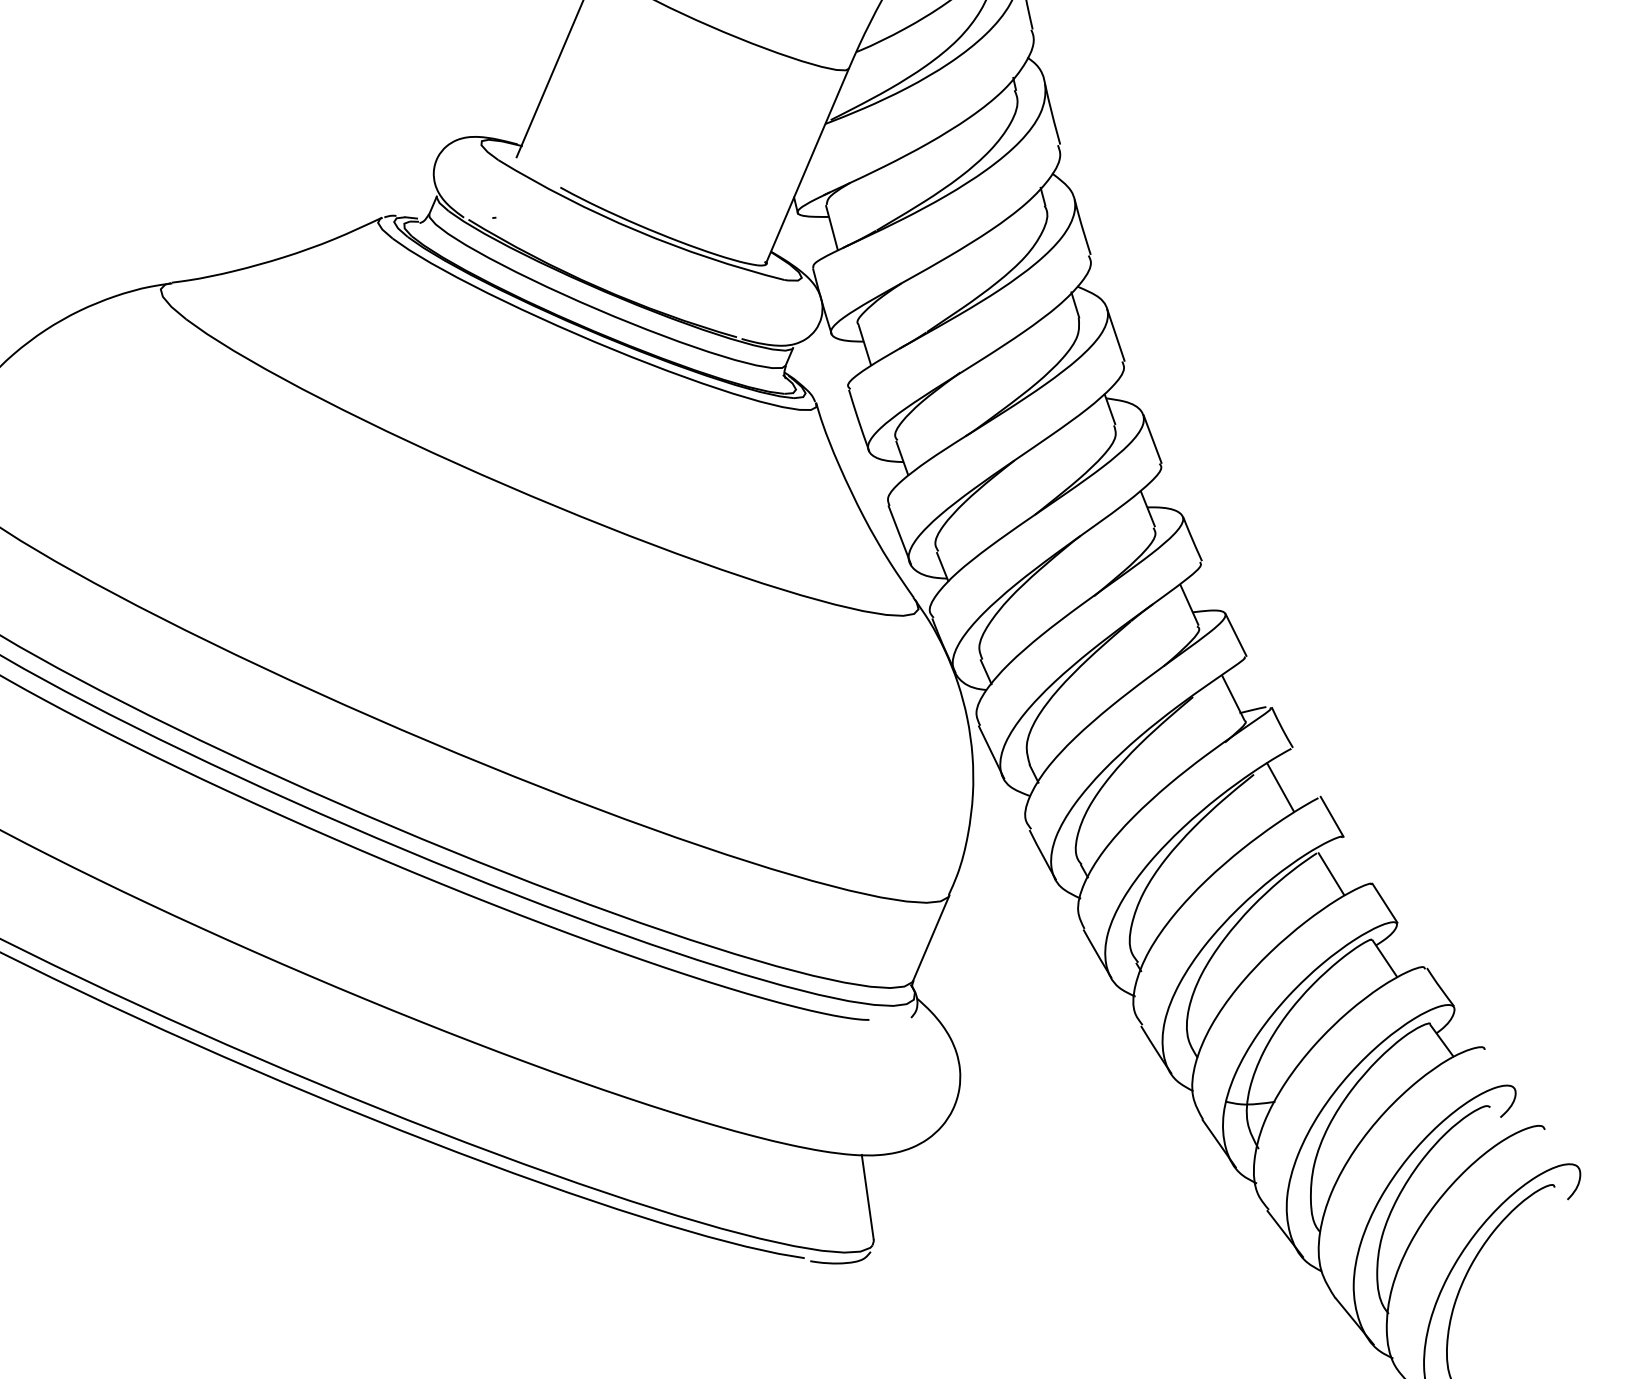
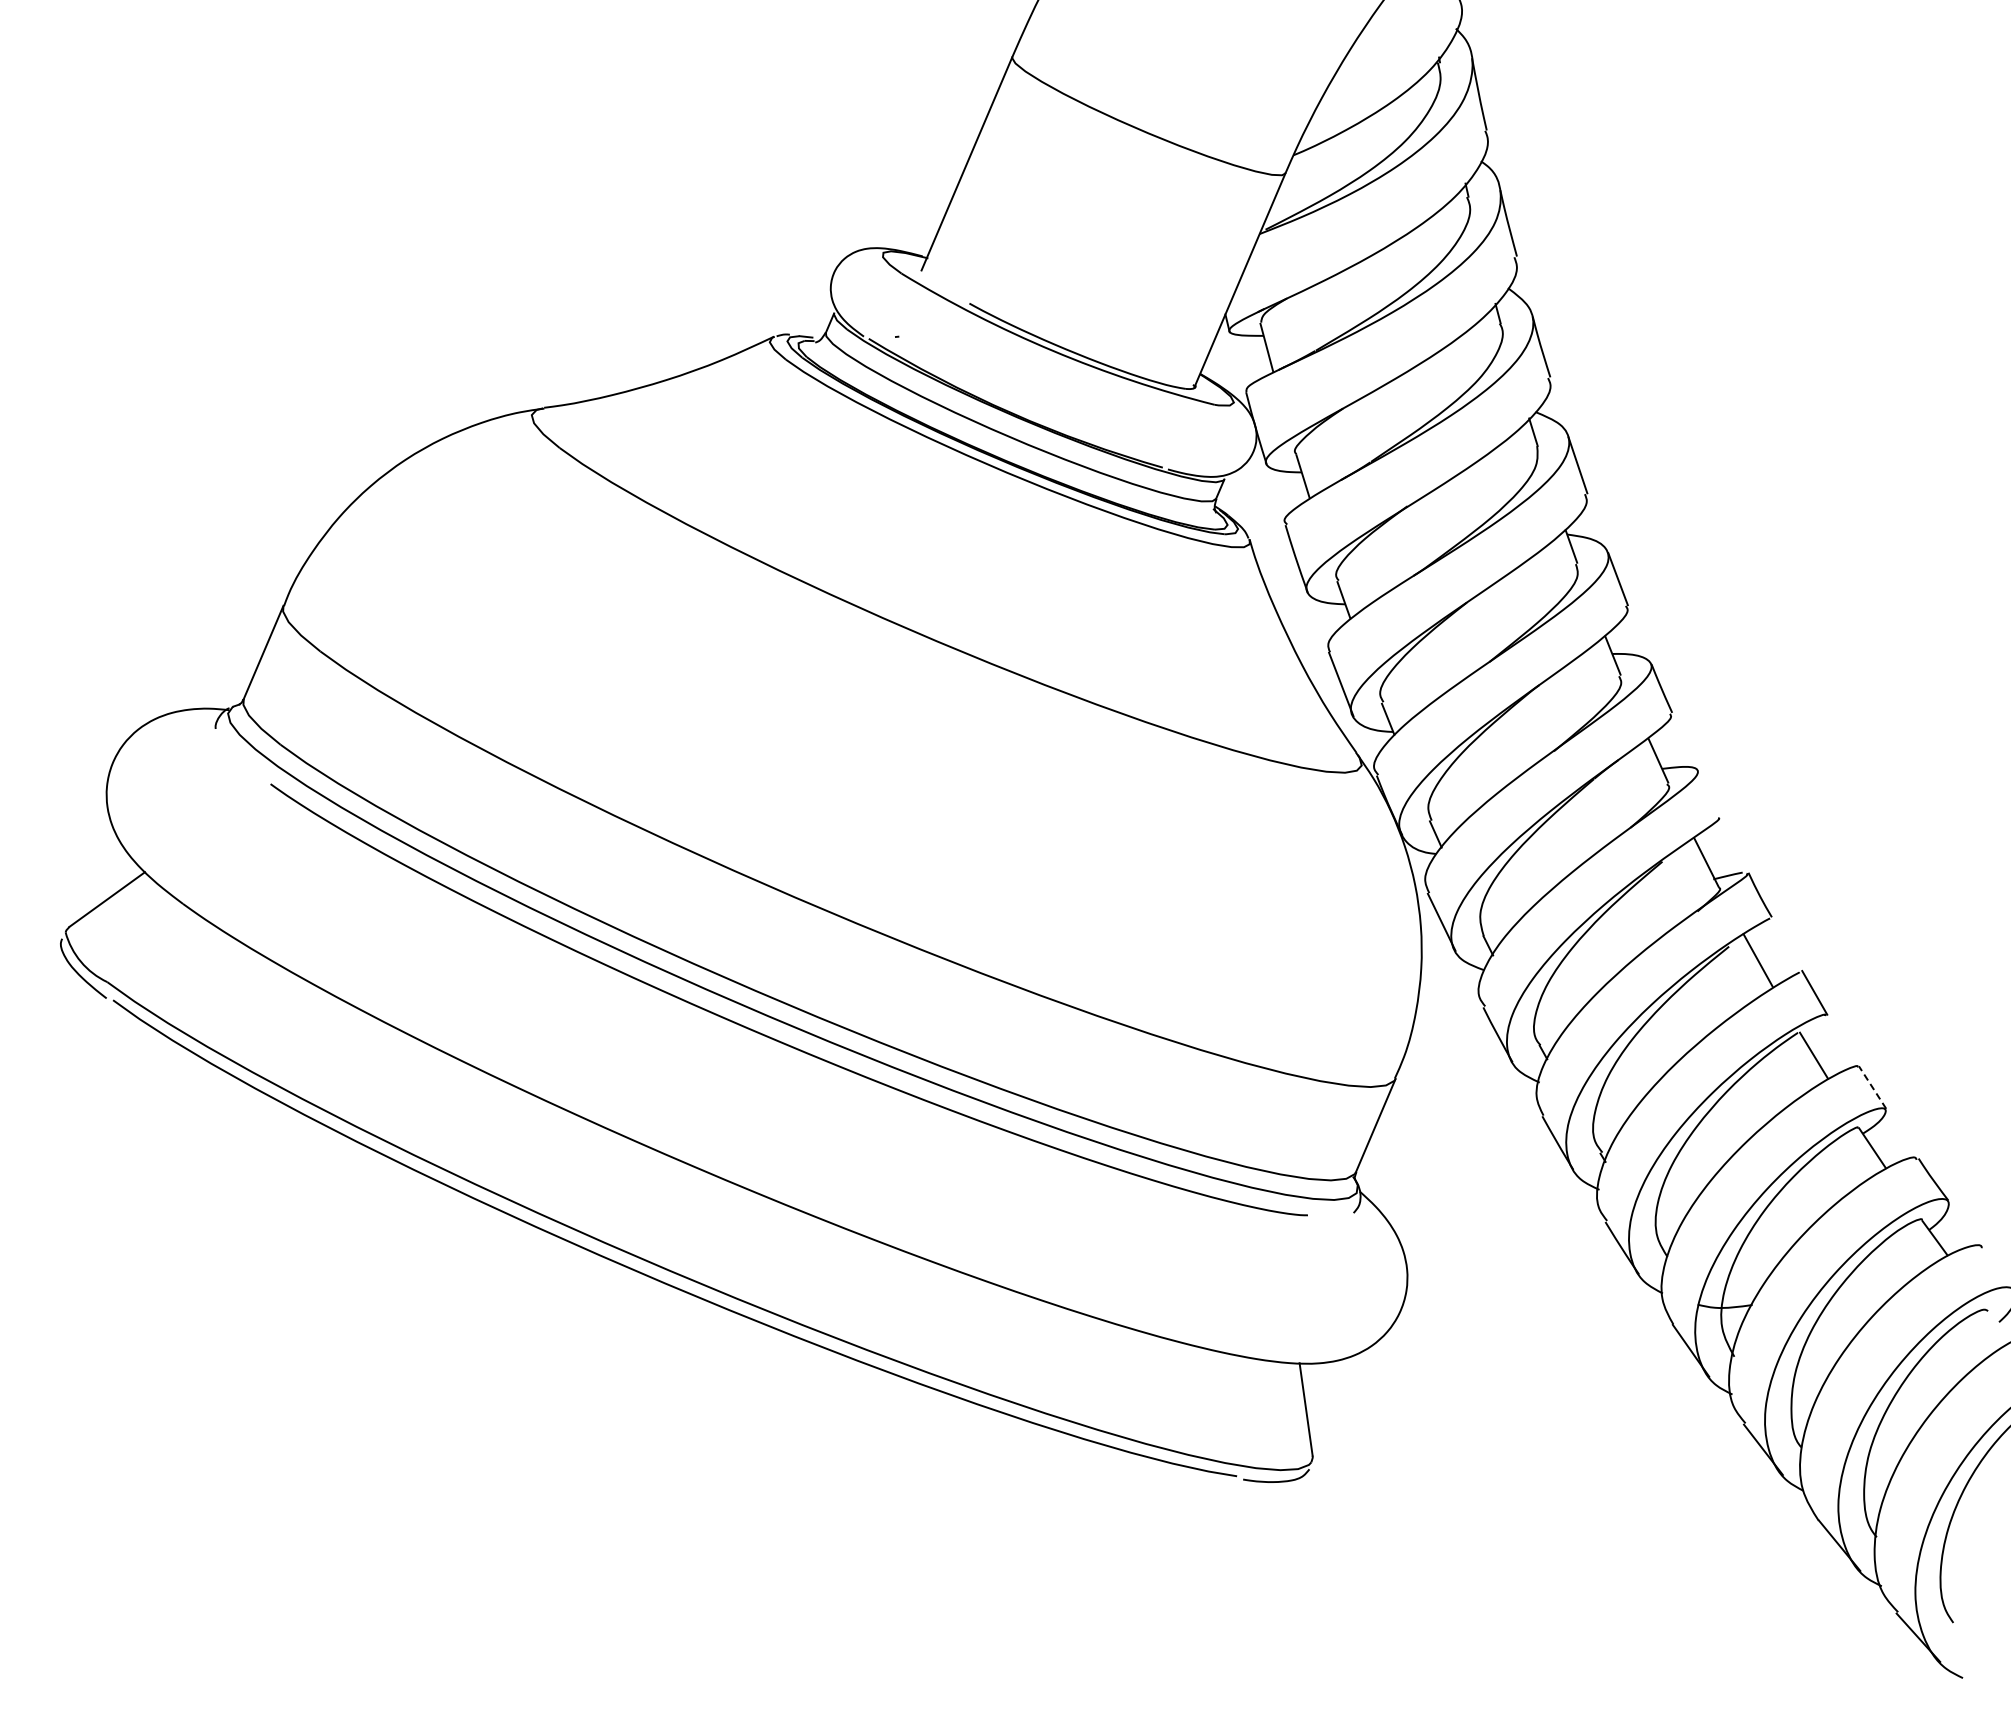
line: (1235, 634) -> (1708, 793), removed
line: (1384, 903) -> (1872, 1087), solid -> dashed

